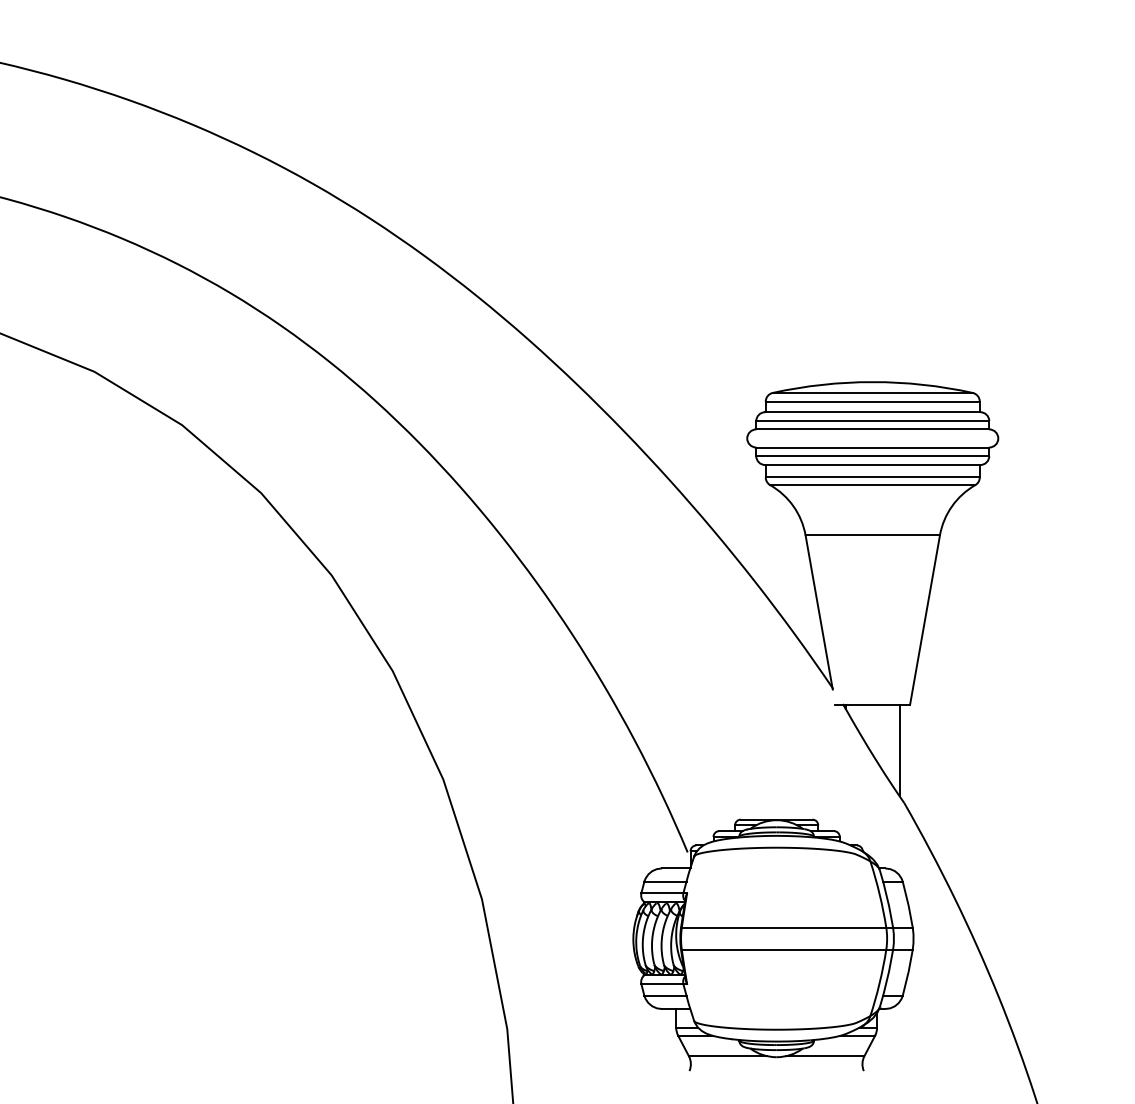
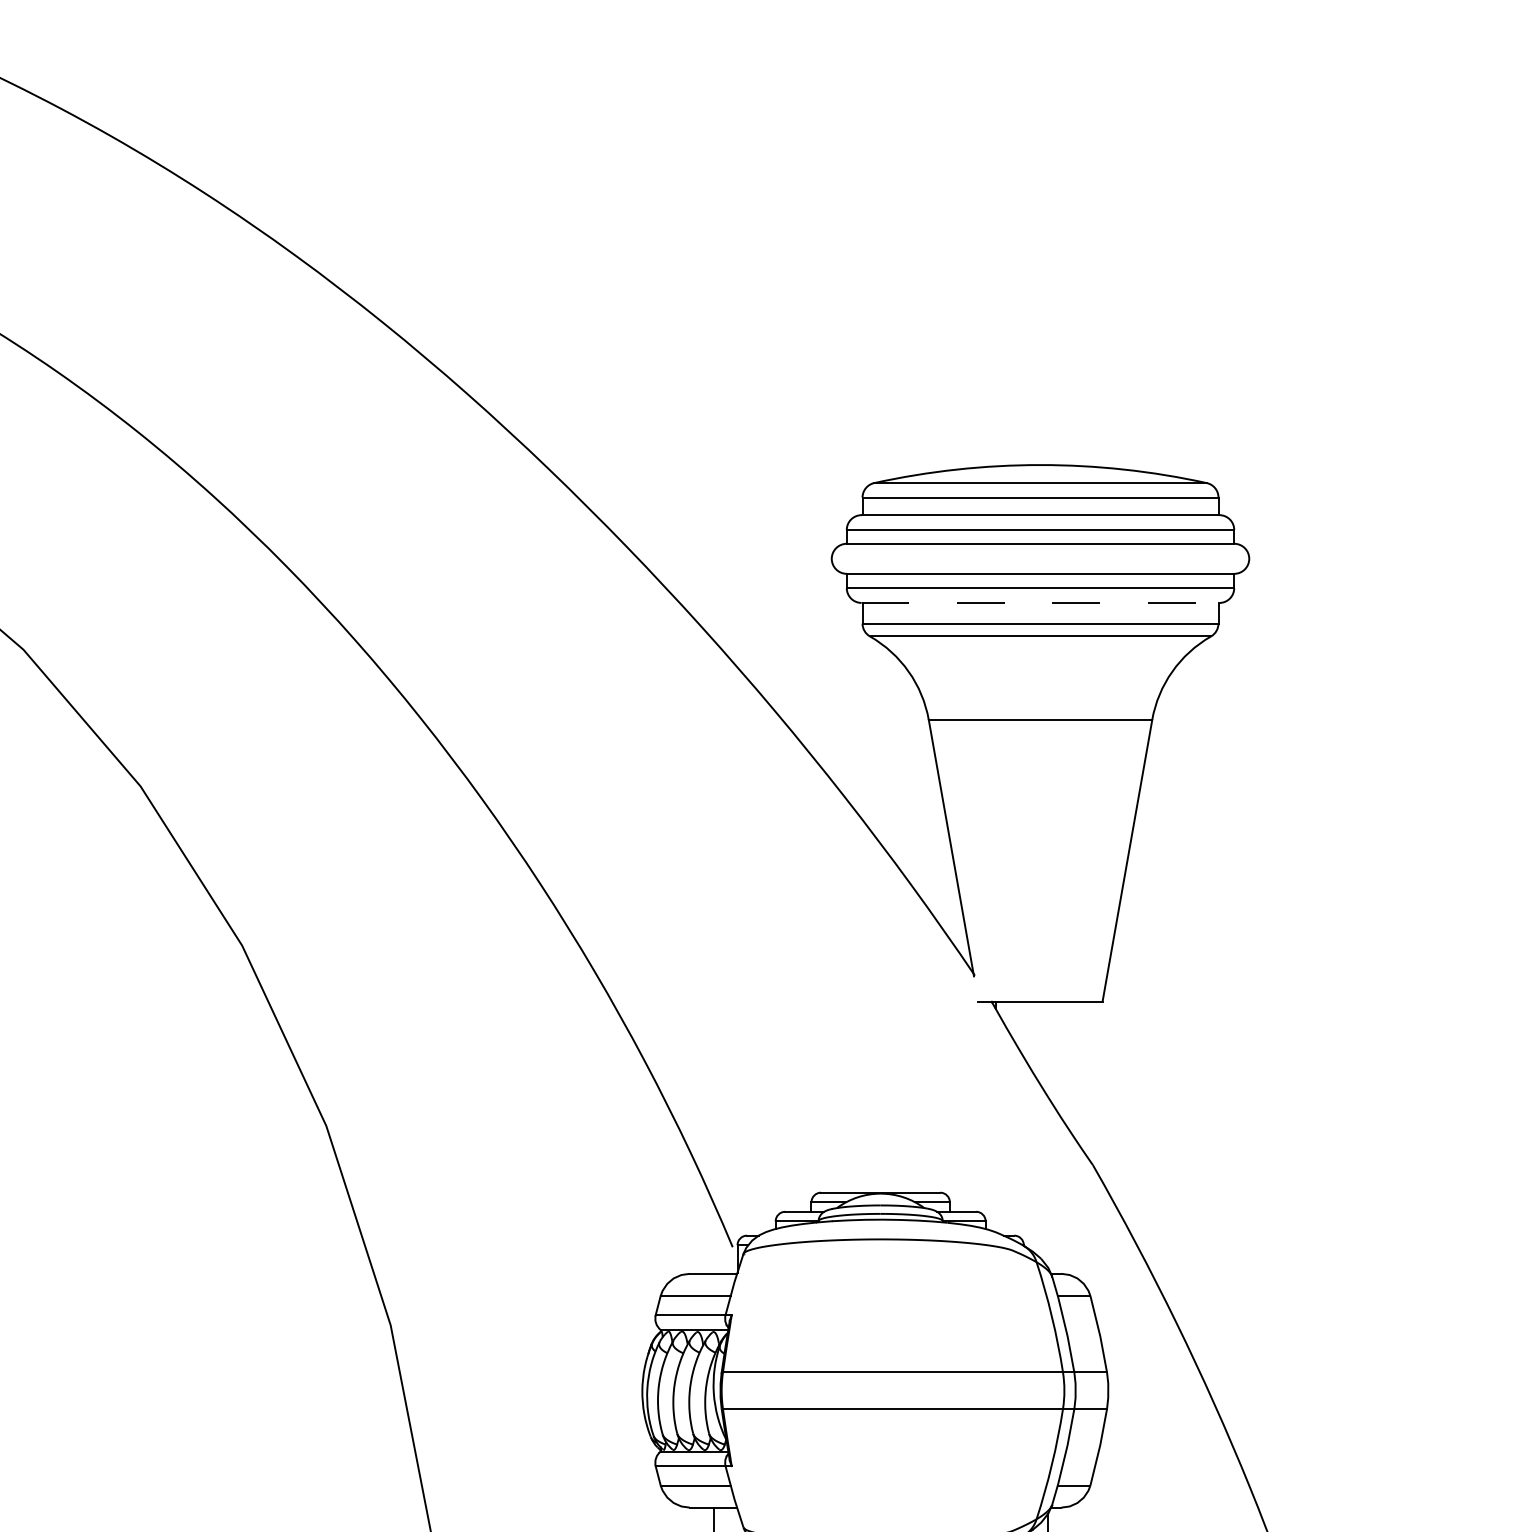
line: (872, 465) -> (1040, 603), solid -> dashed
line: (899, 750) -> (1084, 1077), removed

